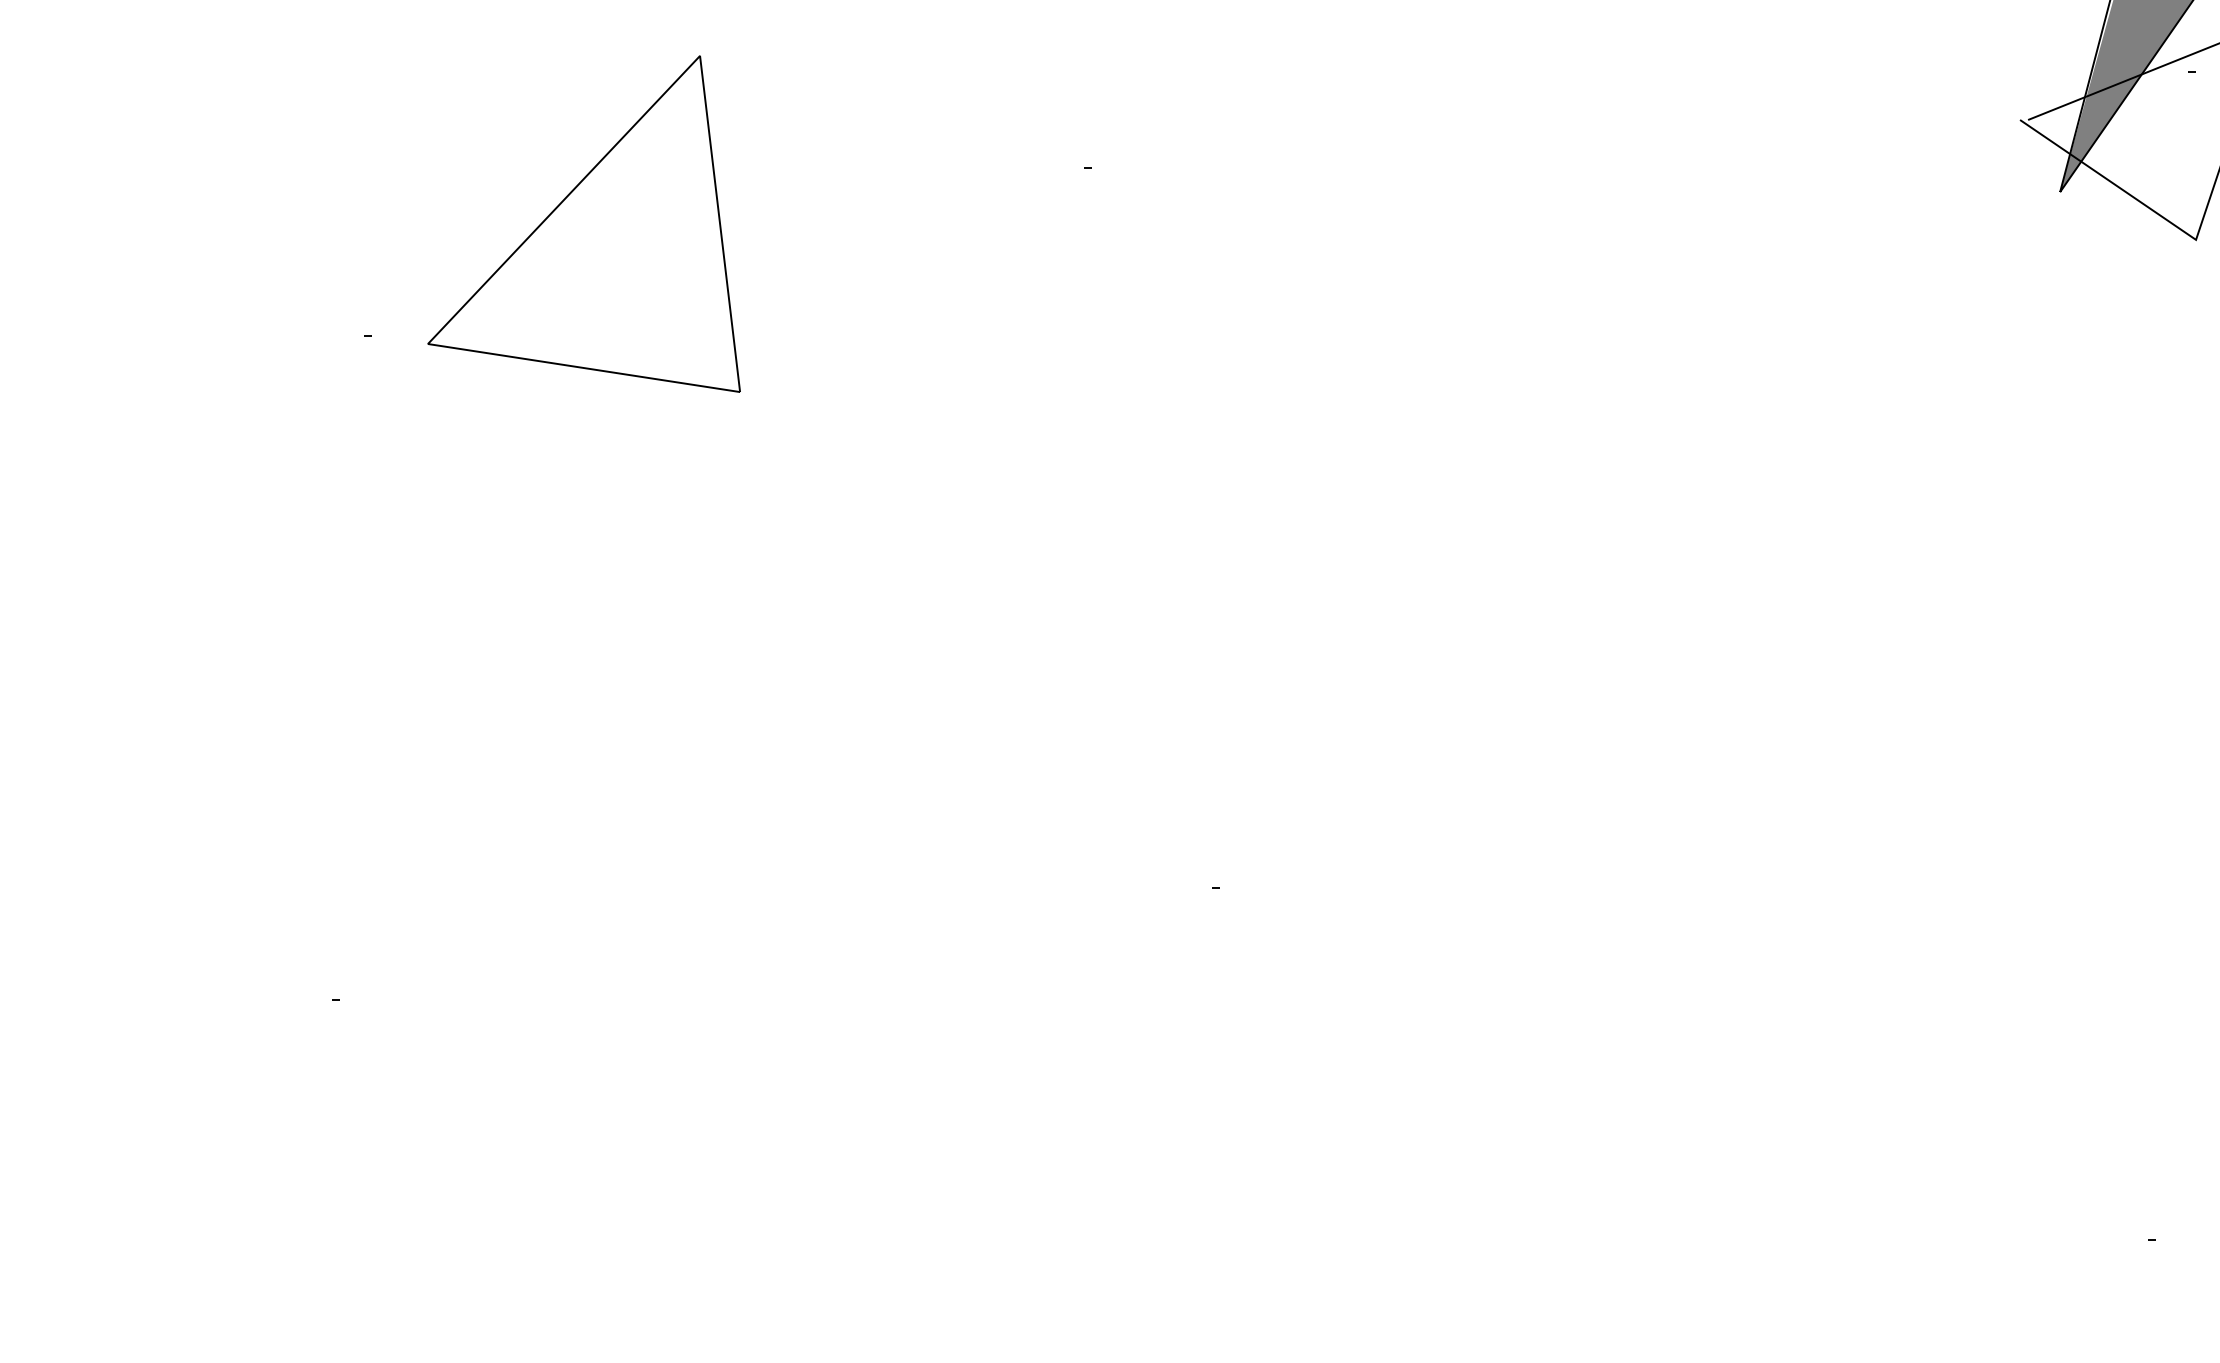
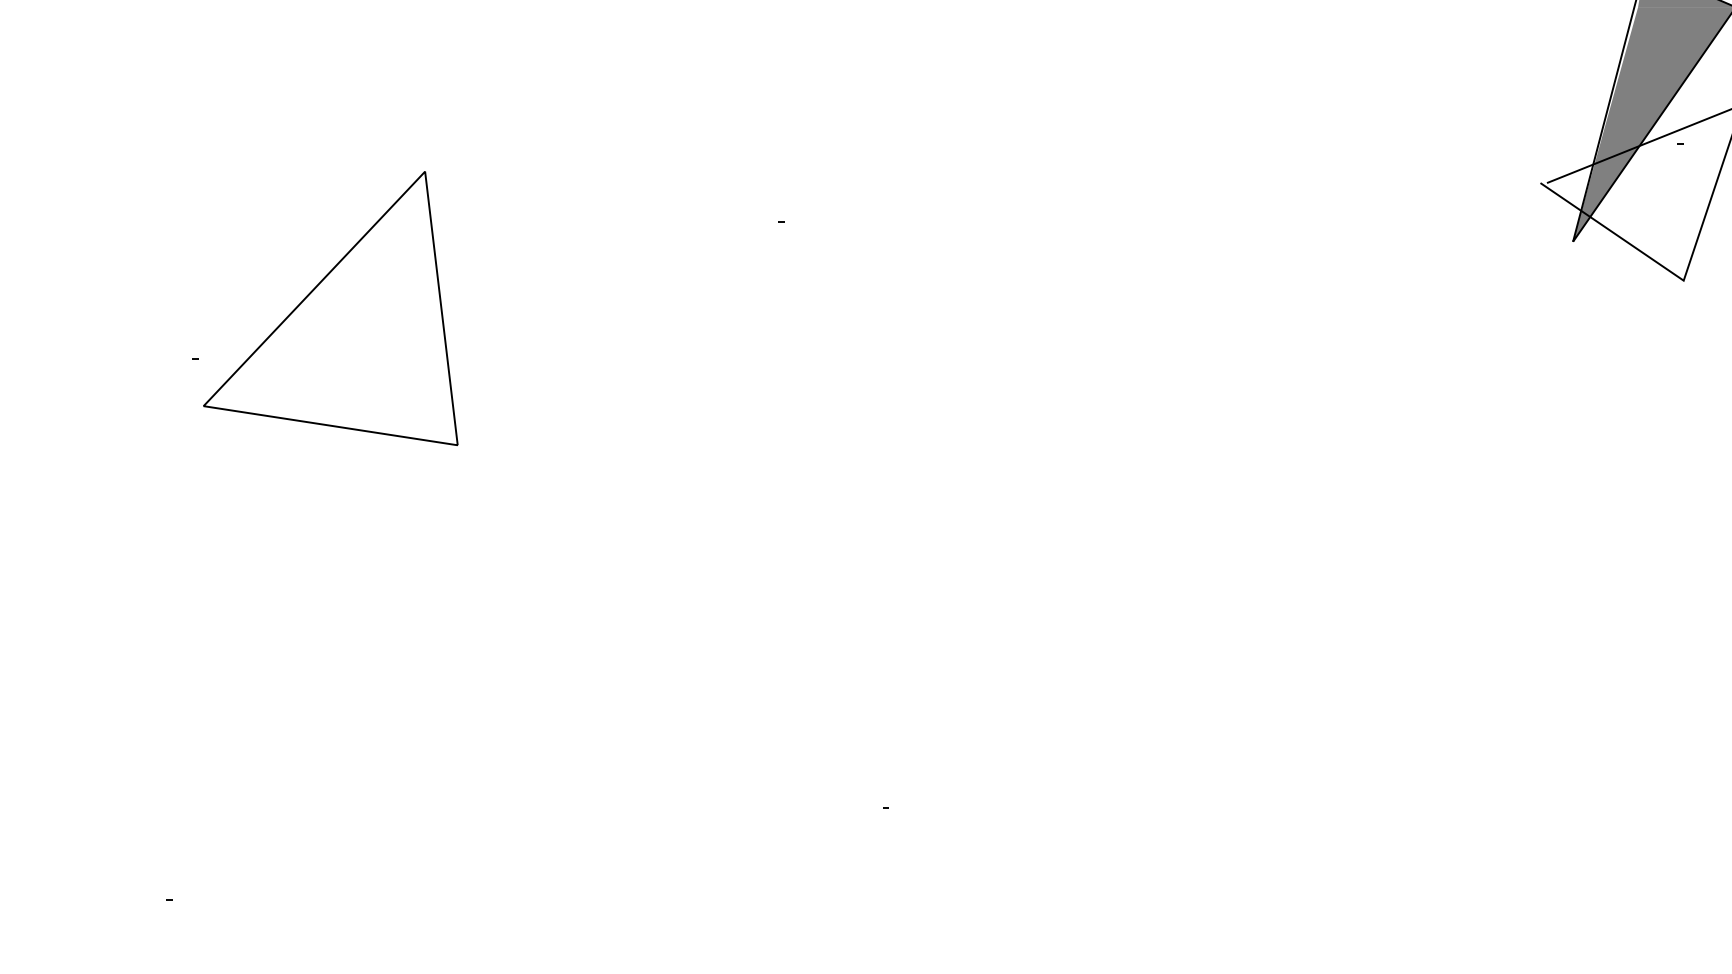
part: (583, 223) -> (330, 308), moved

